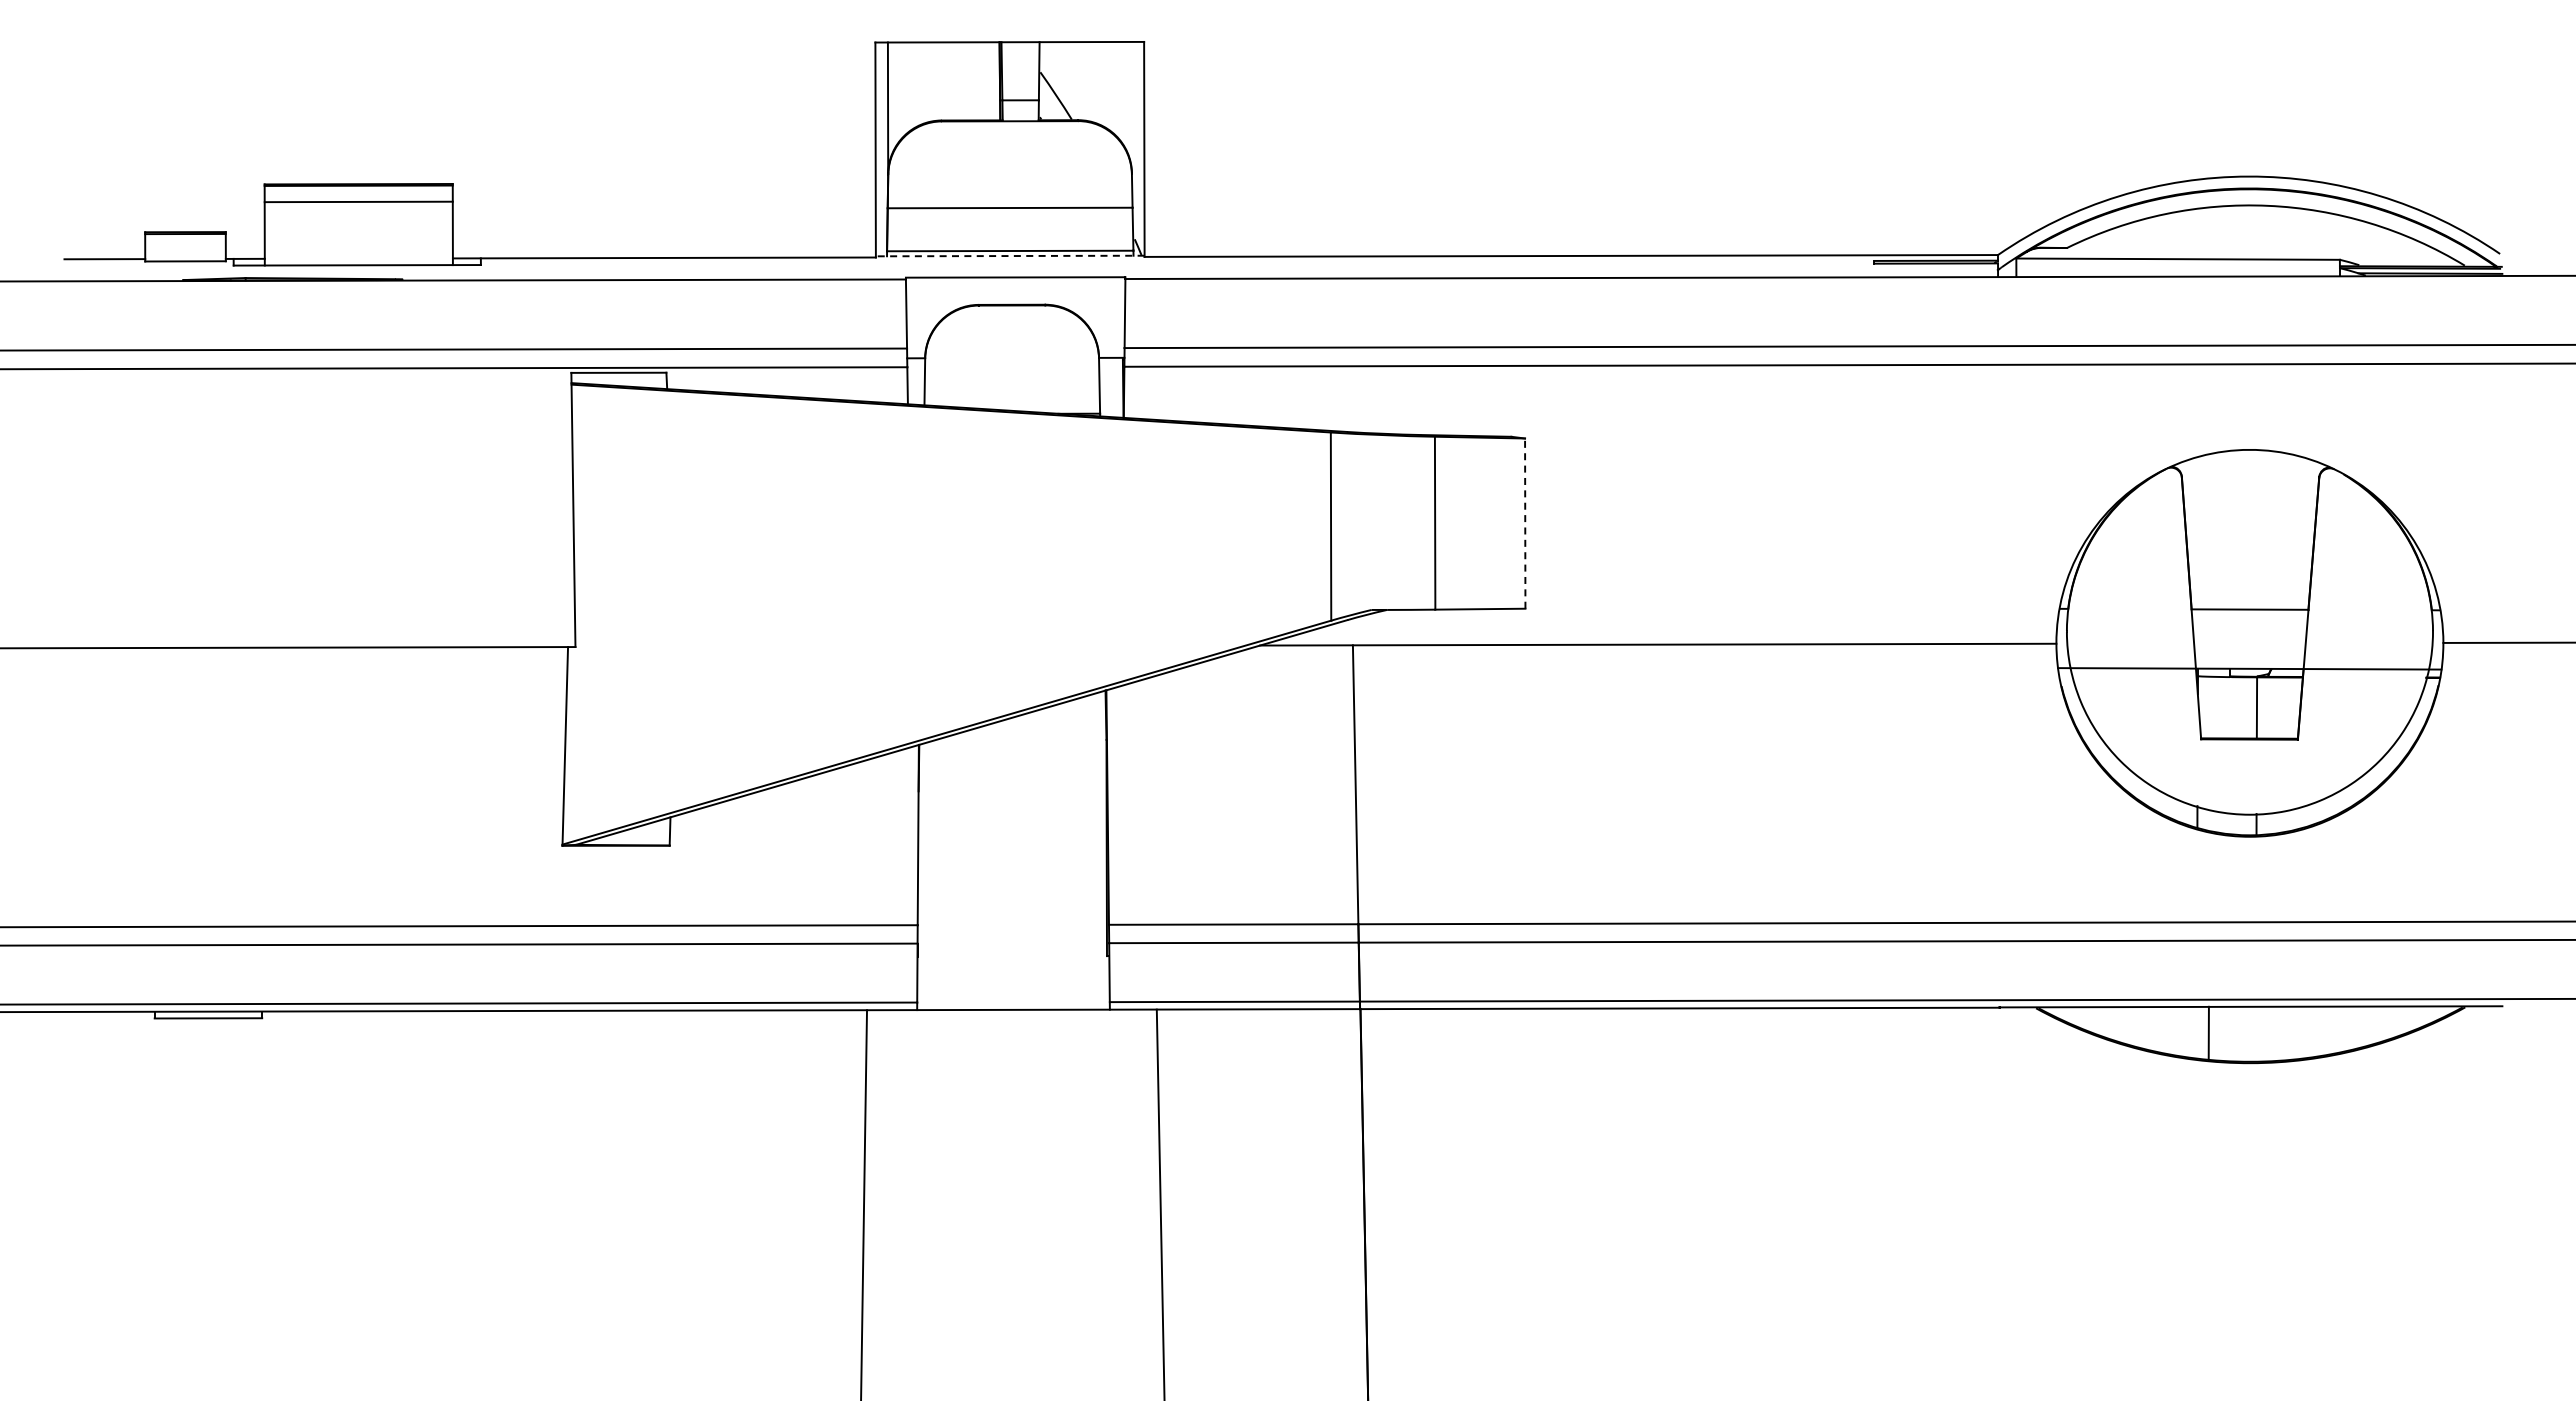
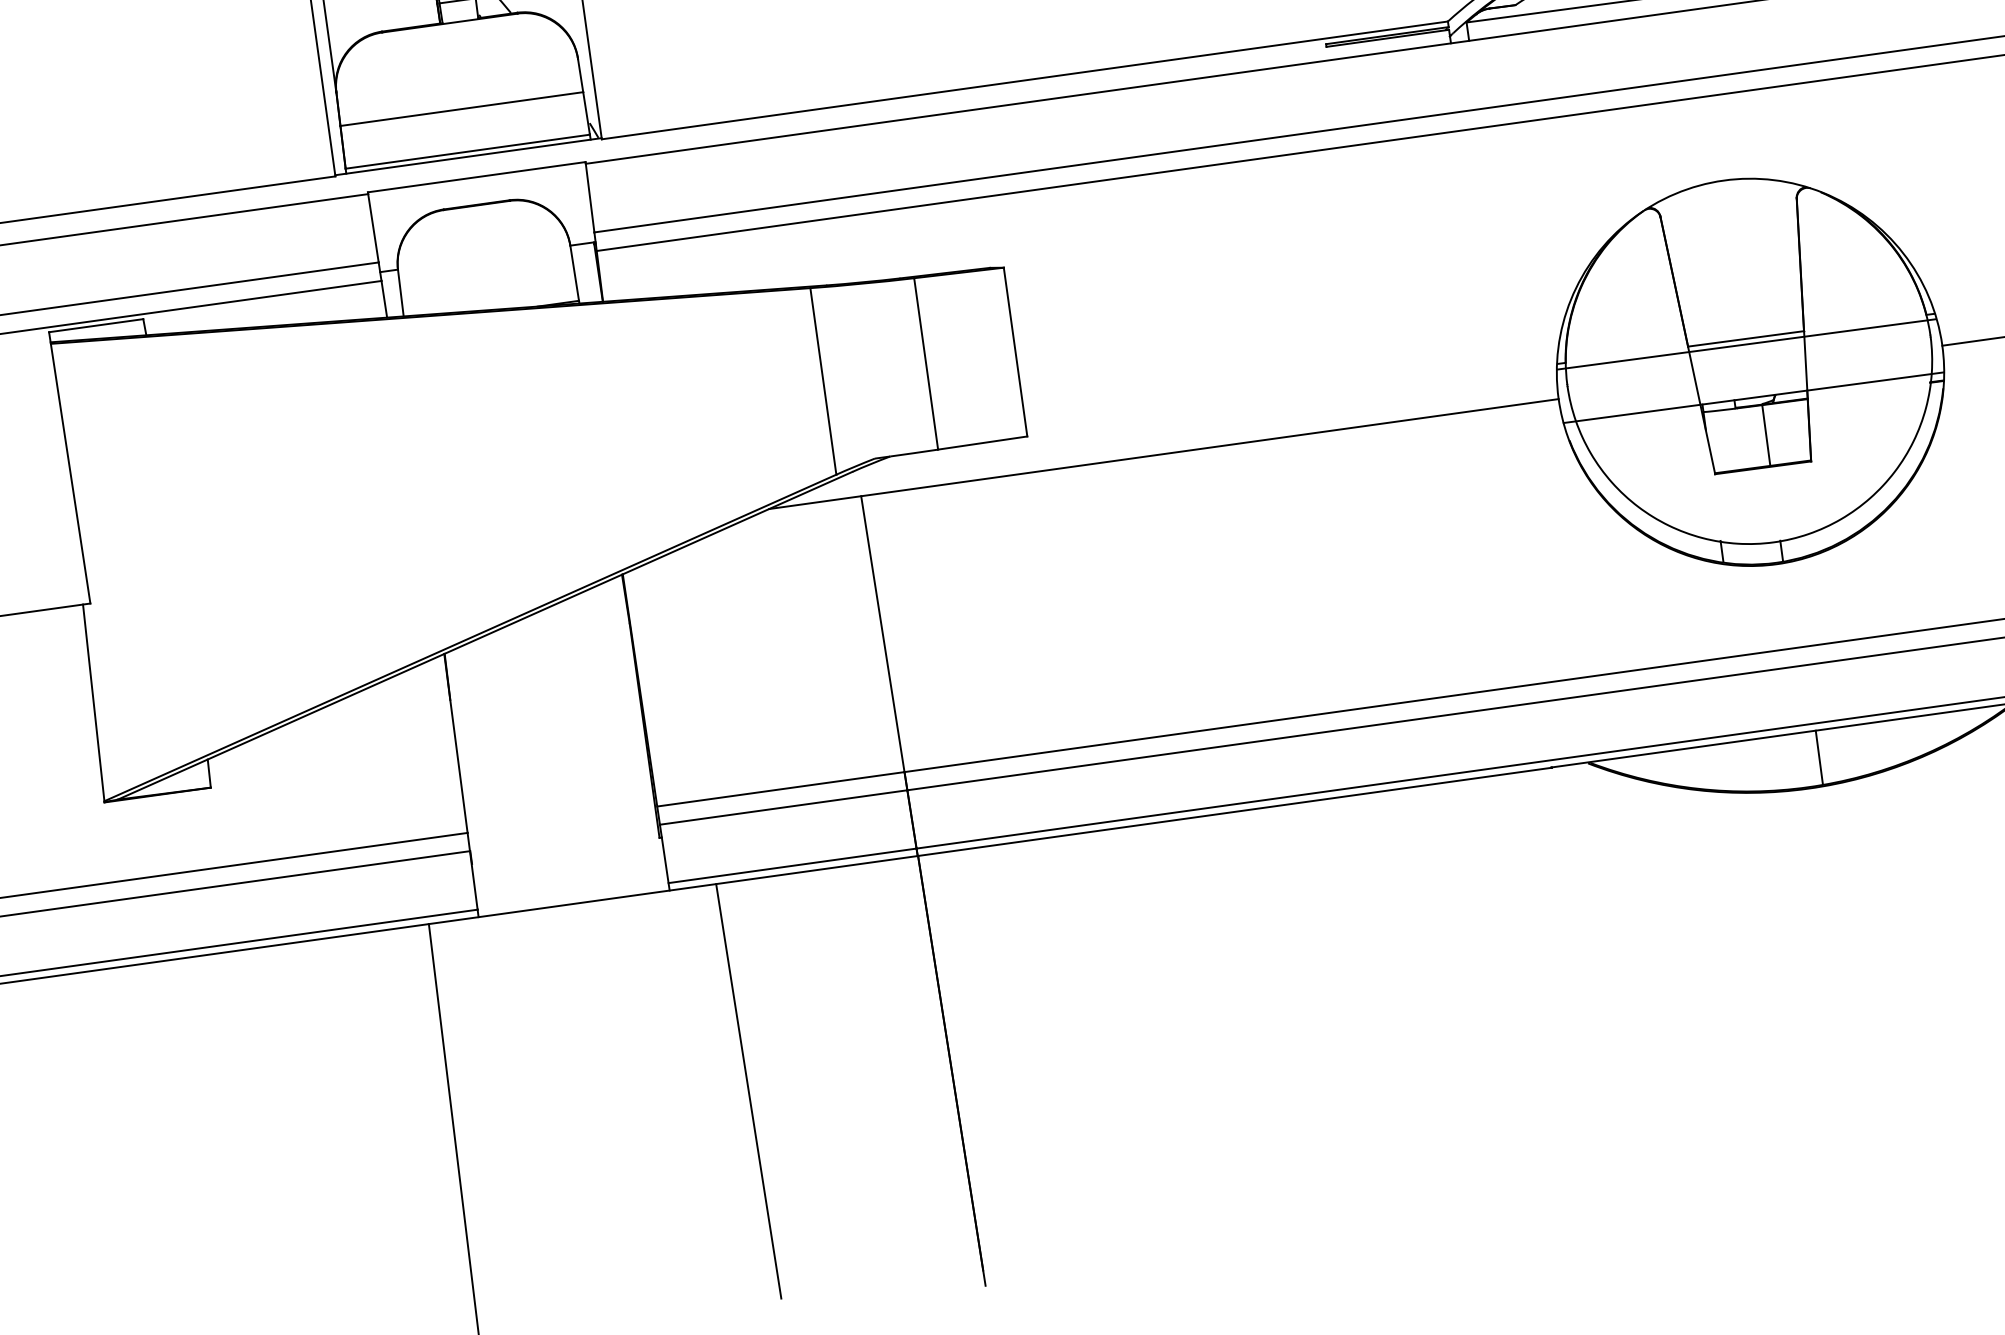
line: (1009, 256) -> (467, 157), dashed -> solid
line: (1525, 523) -> (1015, 351), dashed -> solid
line: (2249, 614) -> (1746, 343), added
line: (2208, 1033) -> (1818, 757), moved

